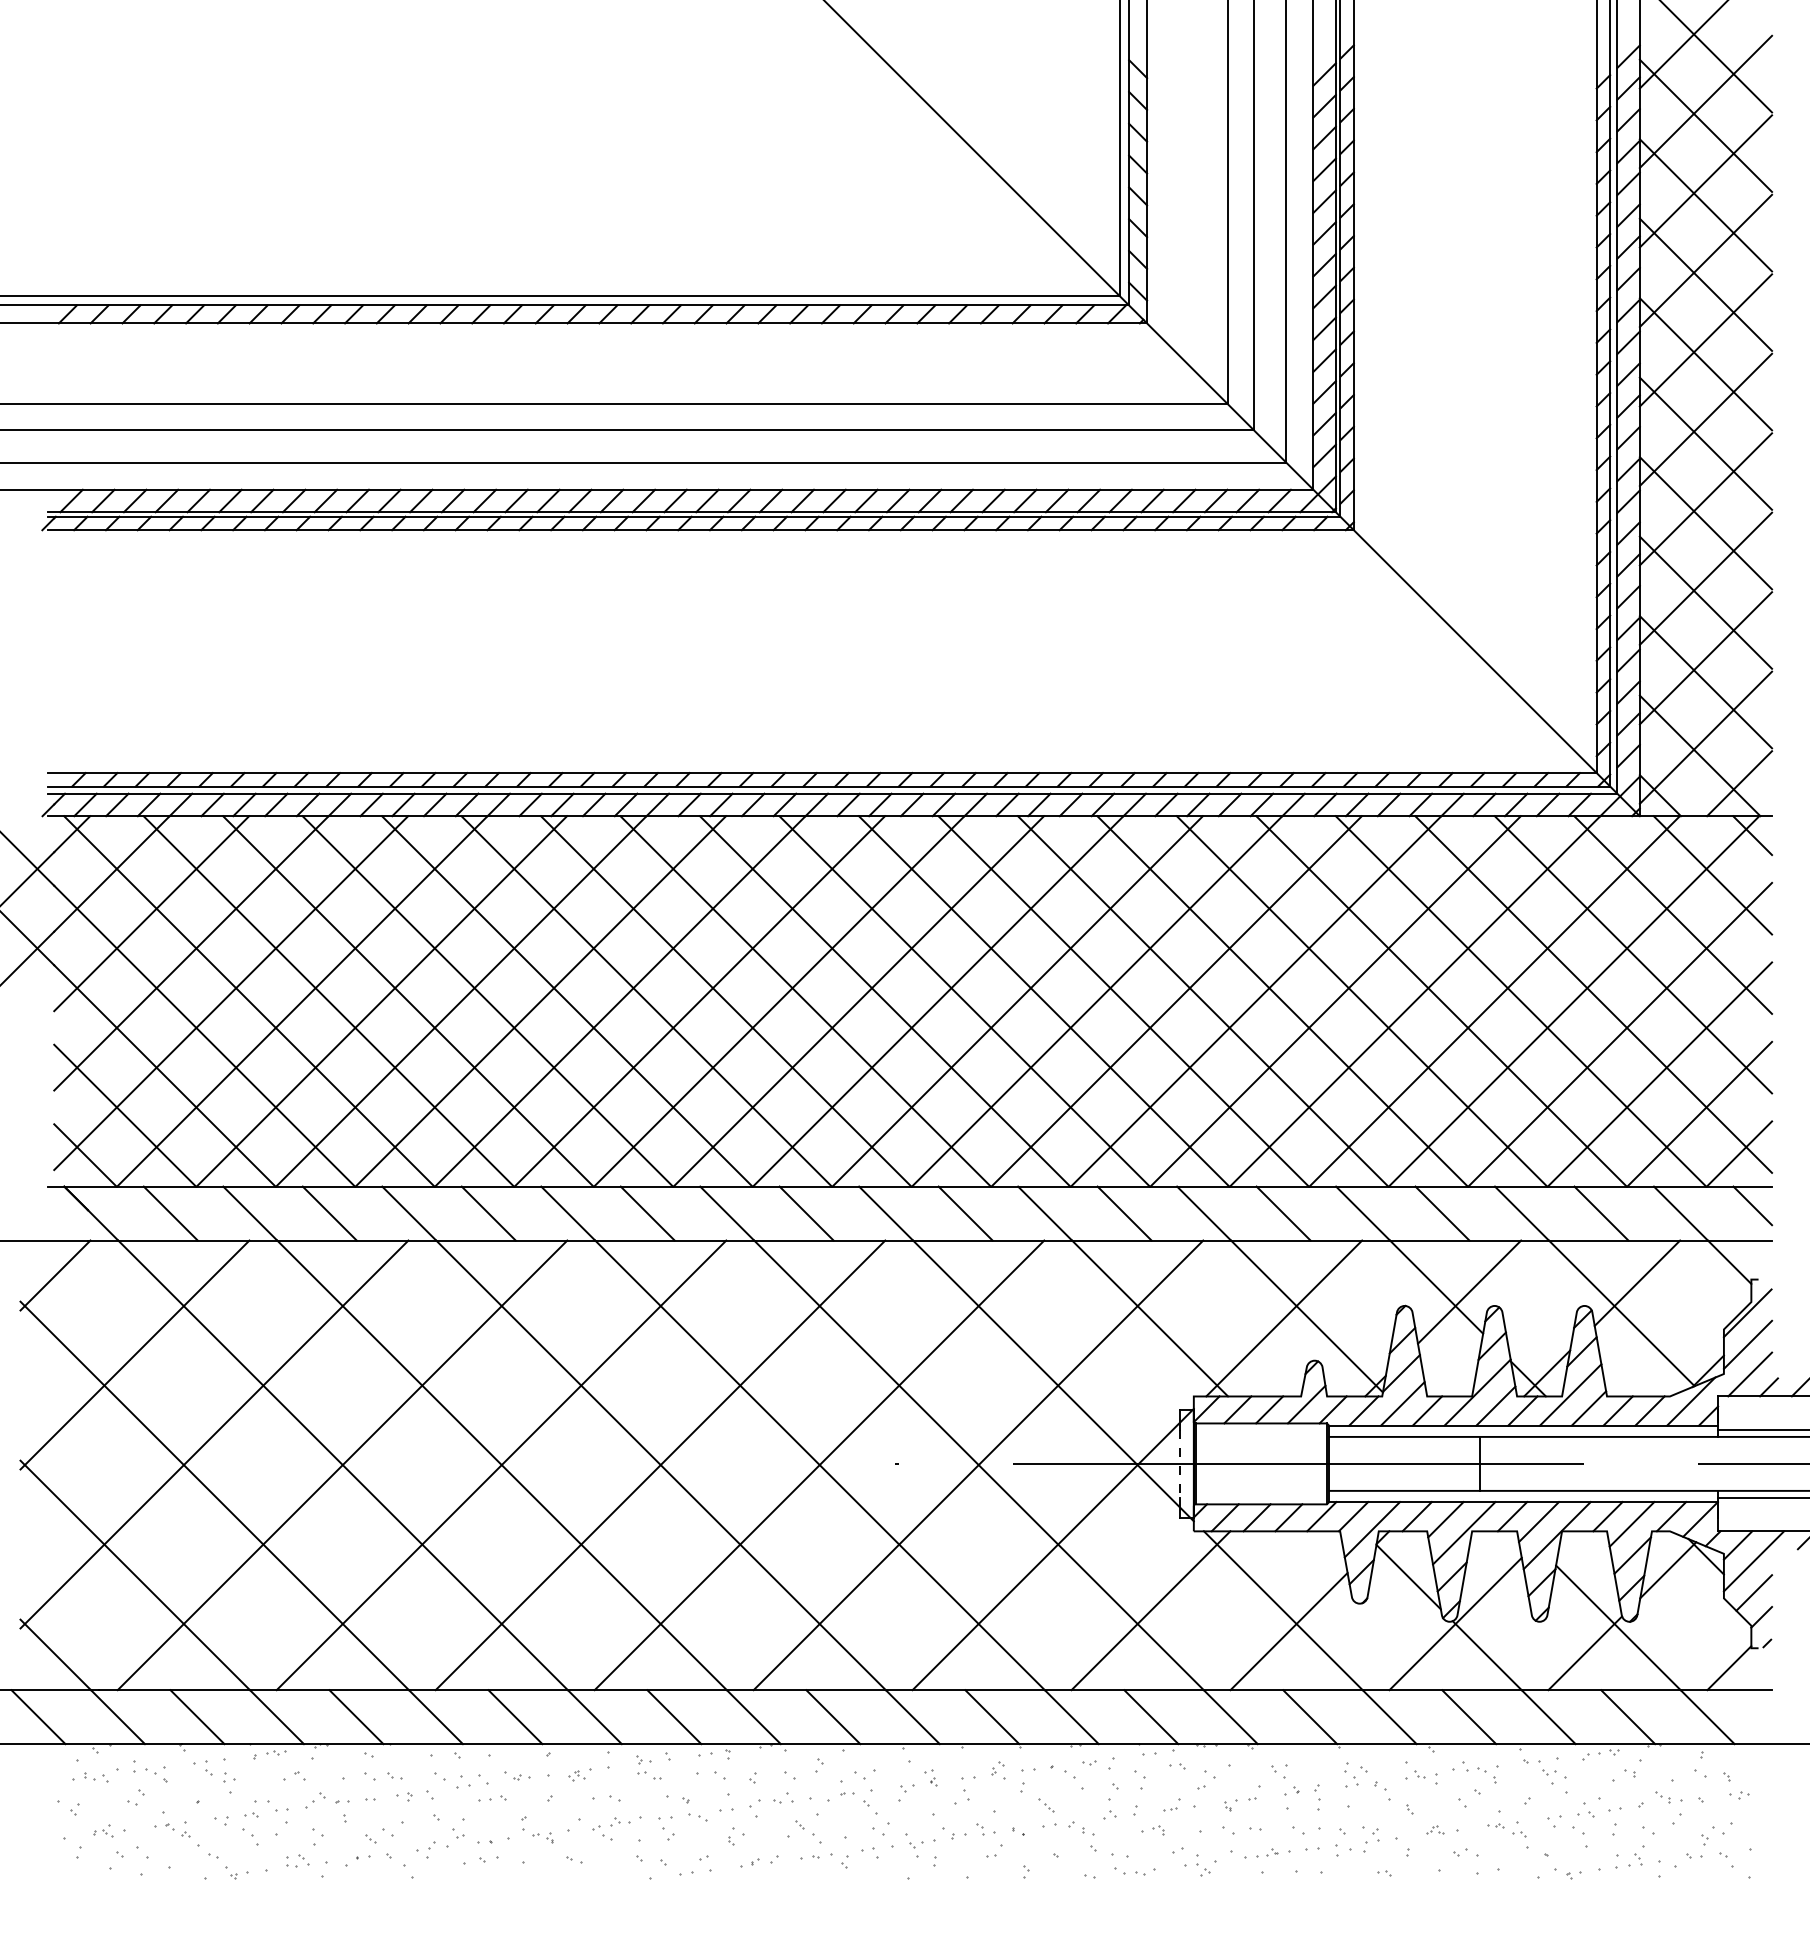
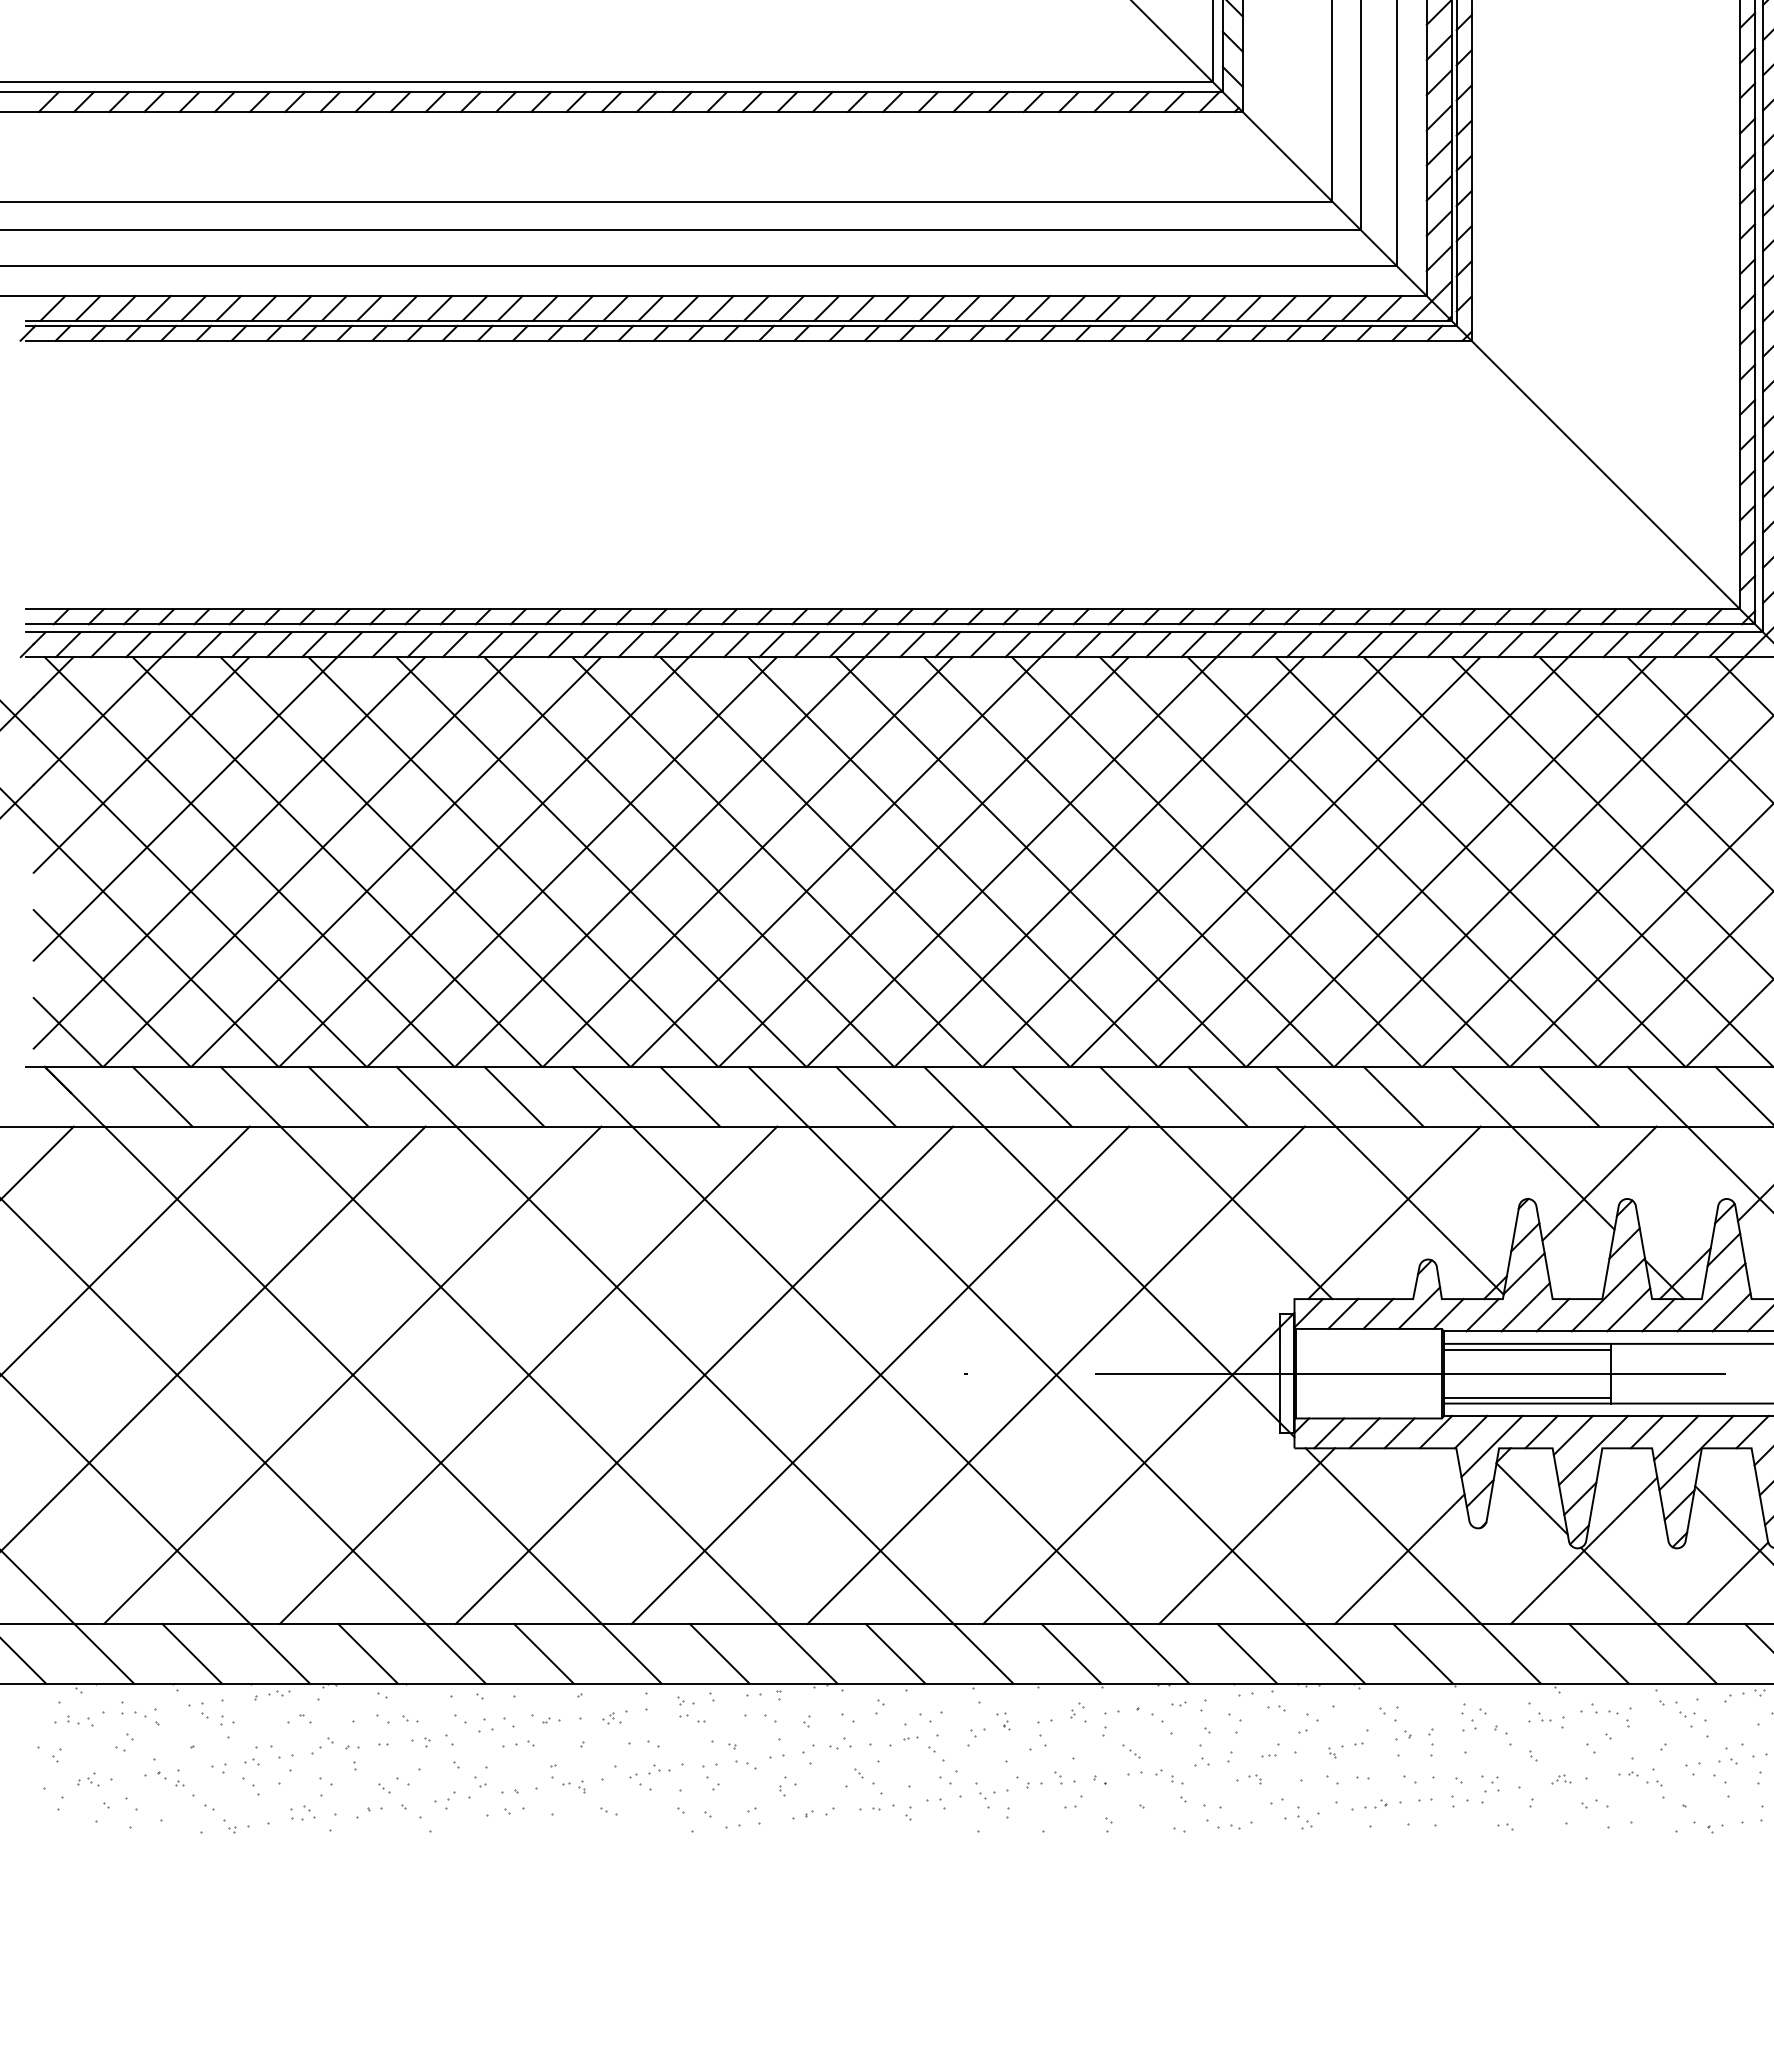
line: (1404, 1442) -> (1527, 1350), added
line: (1180, 1463) -> (1279, 1373), dashed -> solid
line: (1404, 1485) -> (1527, 1397), added

